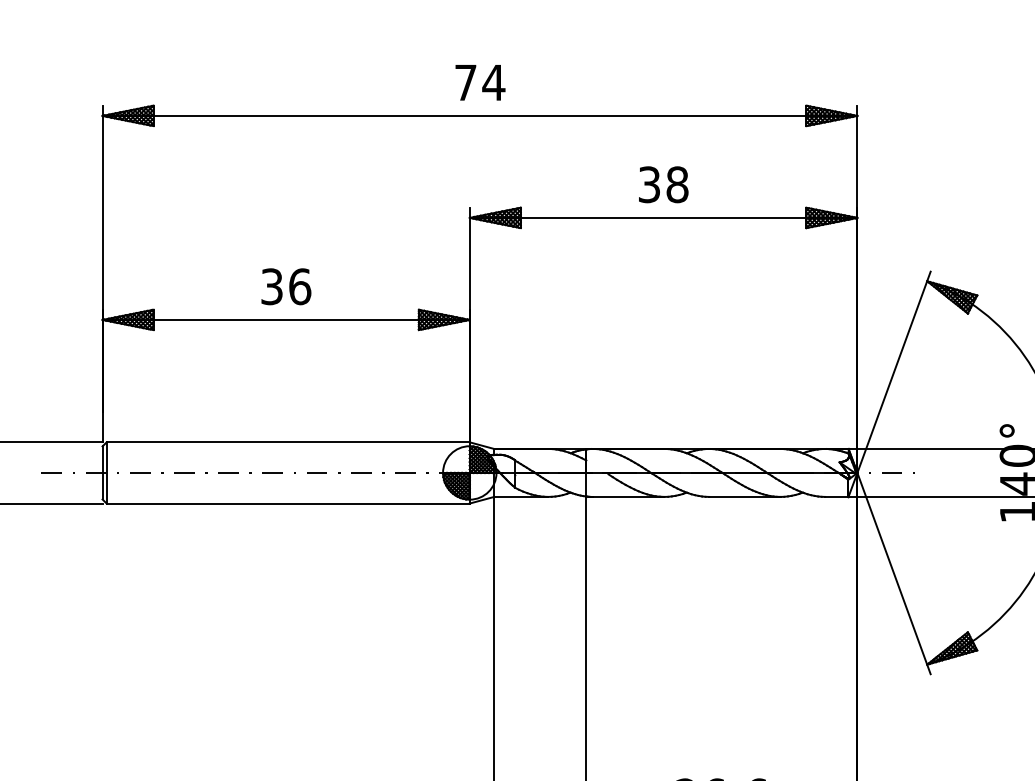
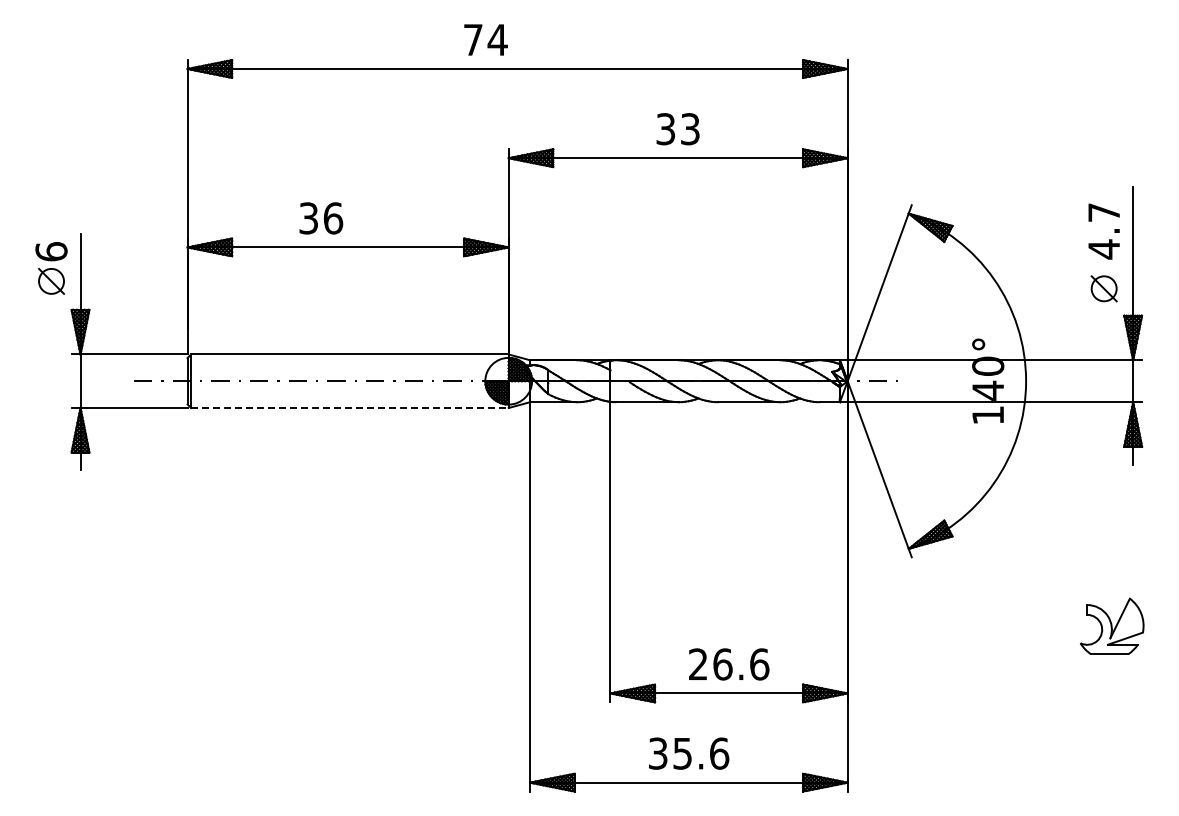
text: (479, 82) -> (485, 39), moved
text: (676, 185) -> (689, 129), 38 -> 33
text: (286, 286) -> (321, 218), moved
line: (287, 504) -> (349, 408), solid -> dashed

